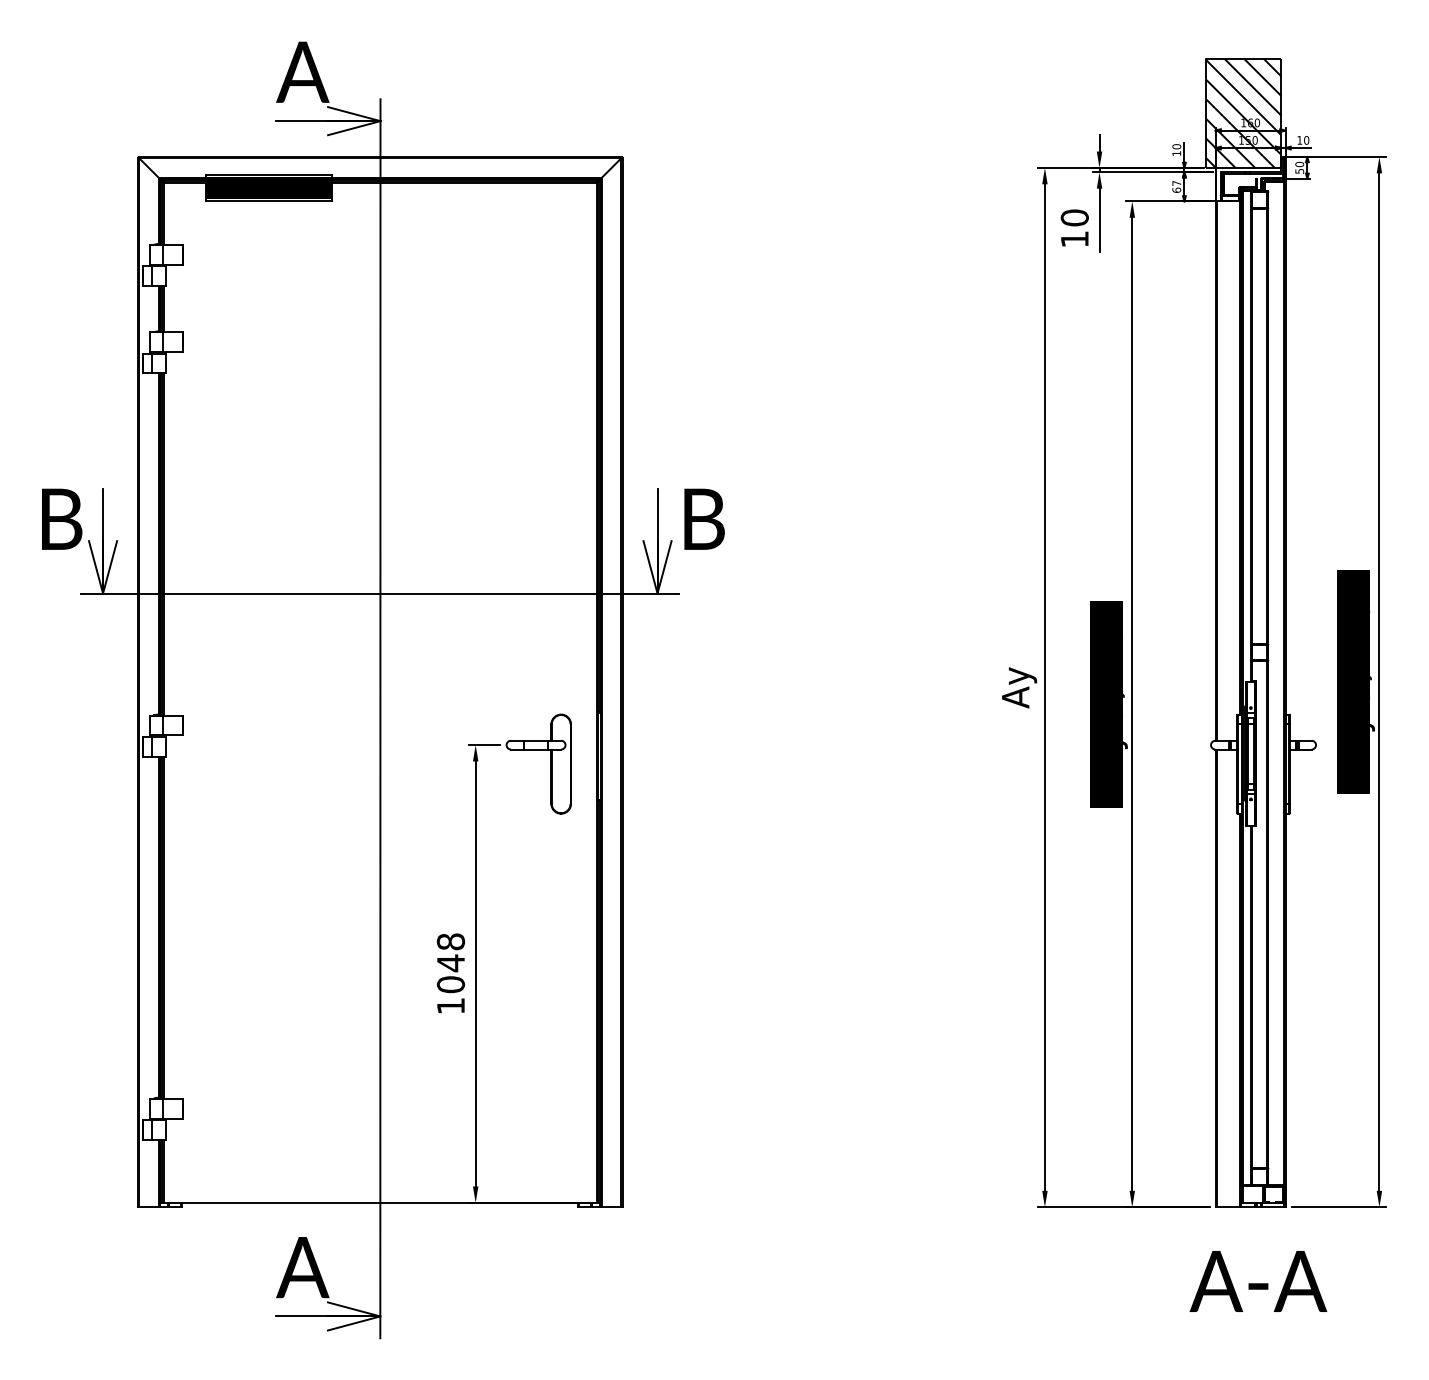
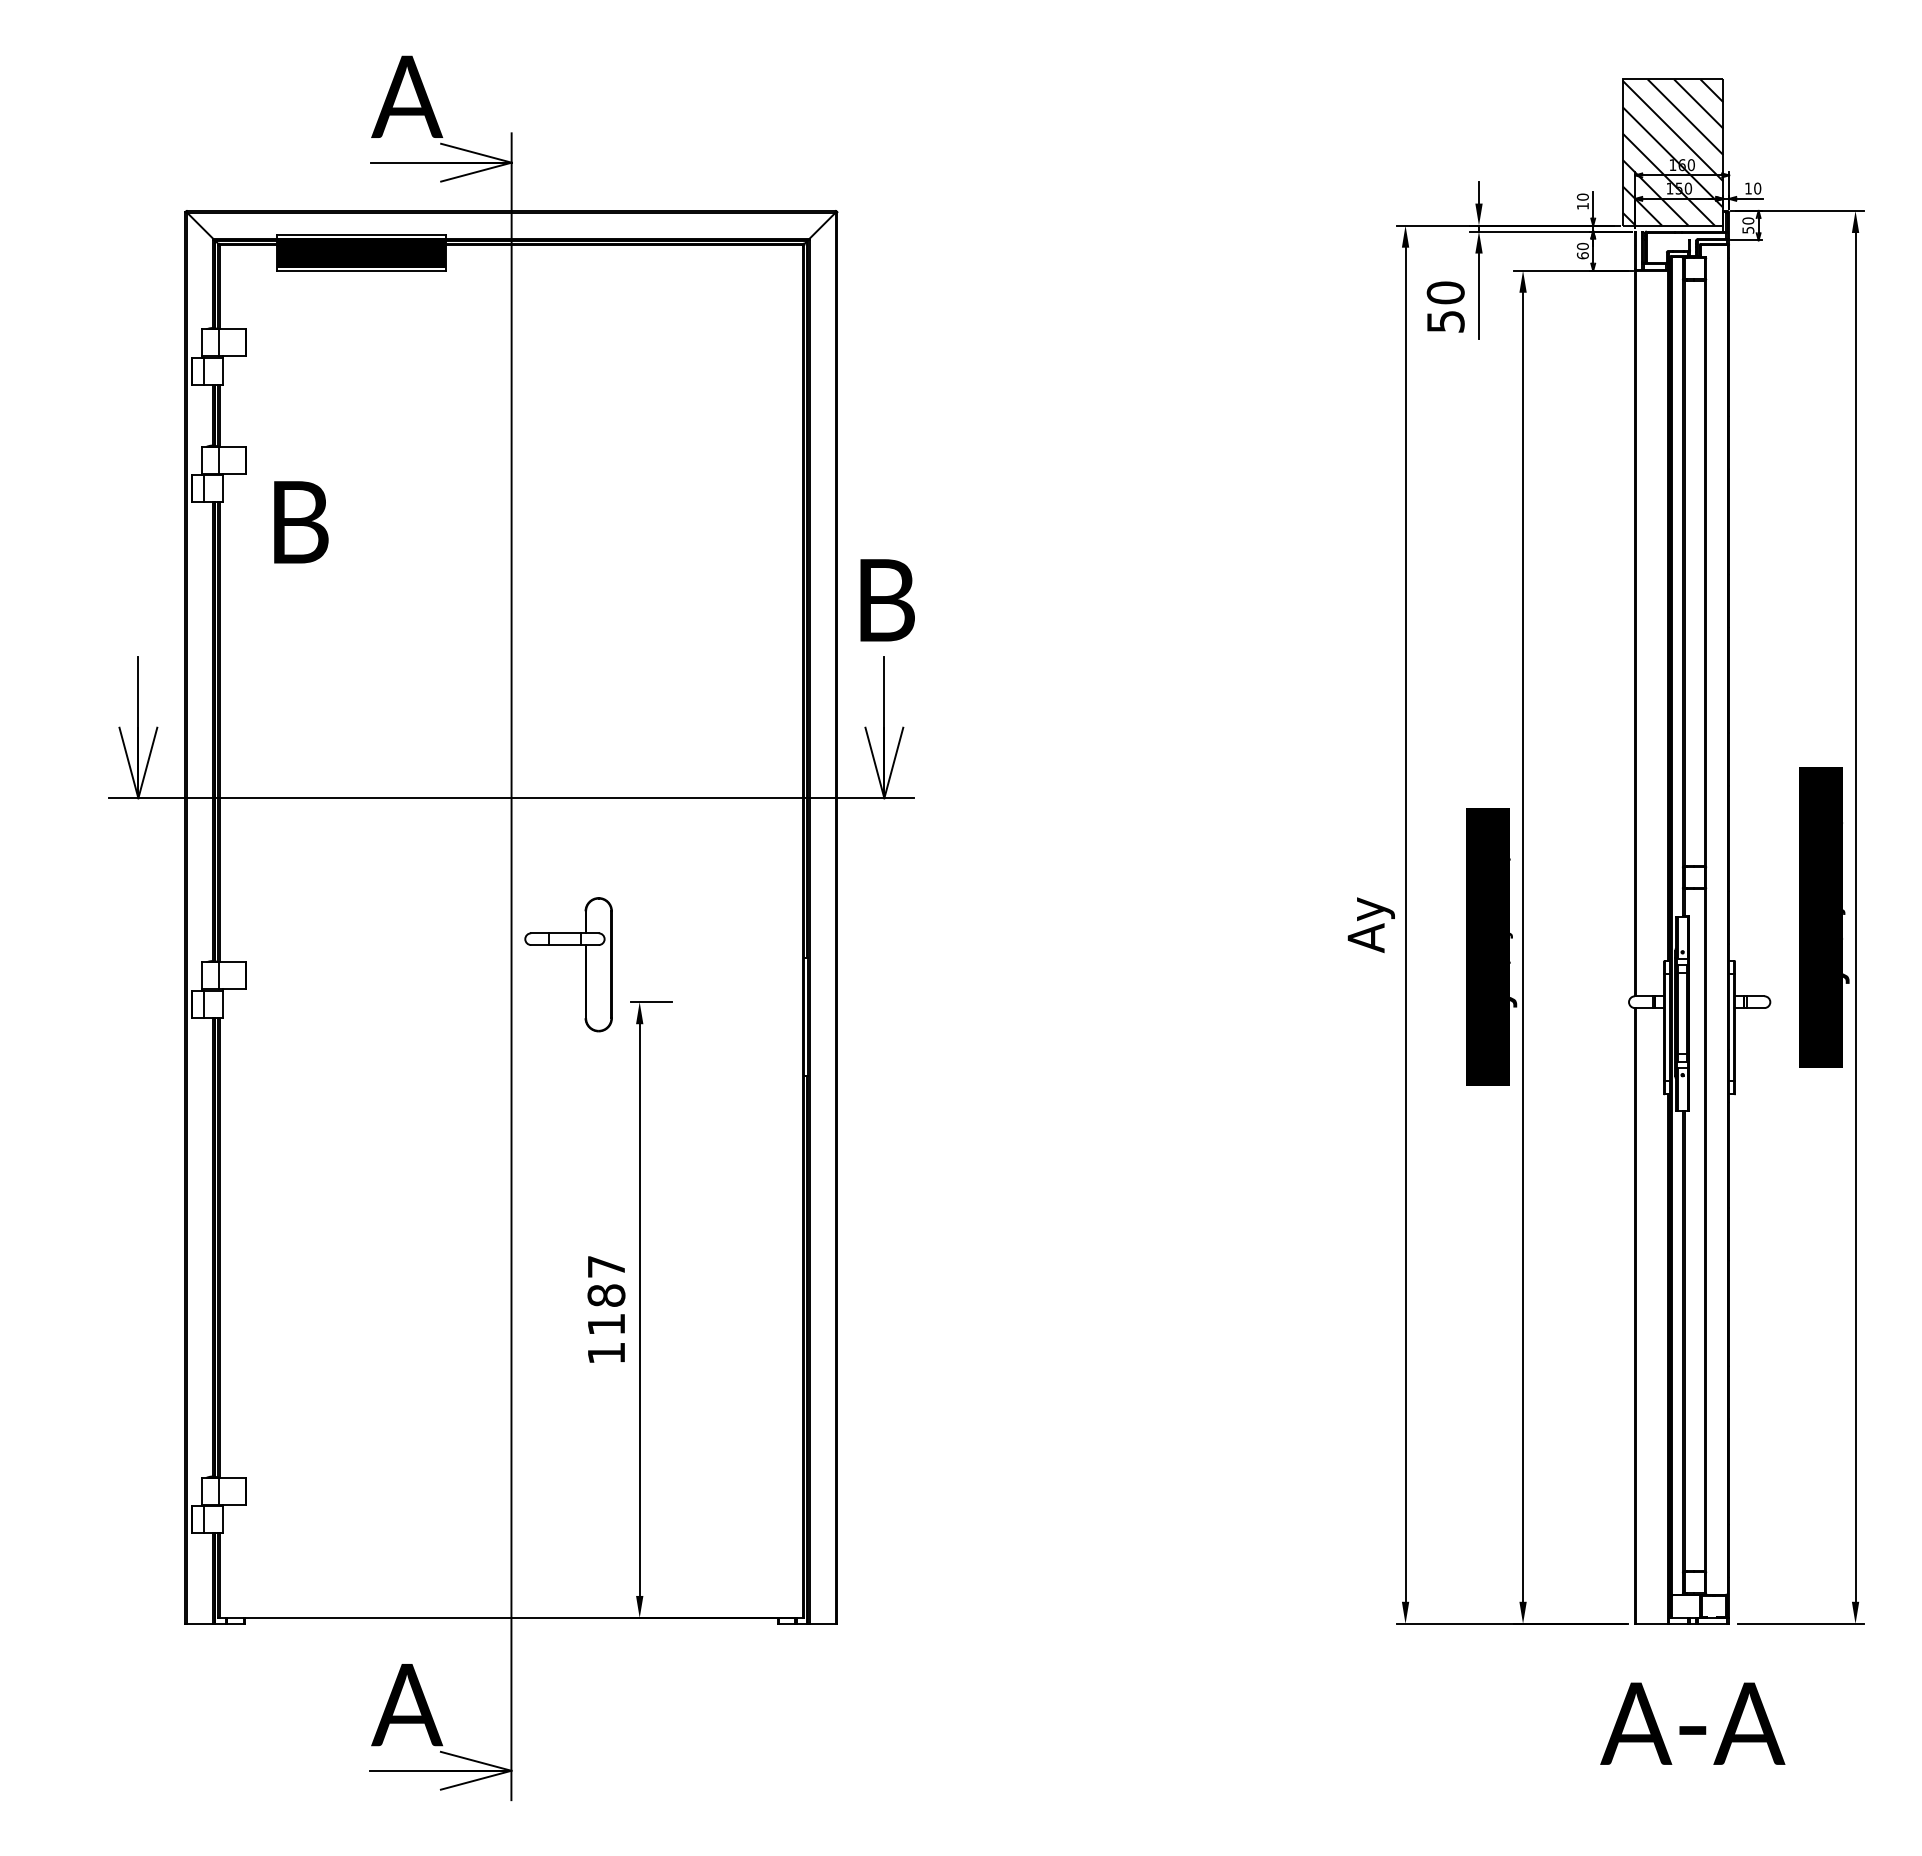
text: (1176, 183) -> (1582, 246), 67 -> 60
text: (1074, 239) -> (1445, 321), 10 -> 50
text: (62, 519) -> (301, 522), moved
text: (704, 519) -> (887, 600), moved
part: (551, 763) -> (585, 964), moved
text: (451, 963) -> (606, 1295), 1048 -> 1187

